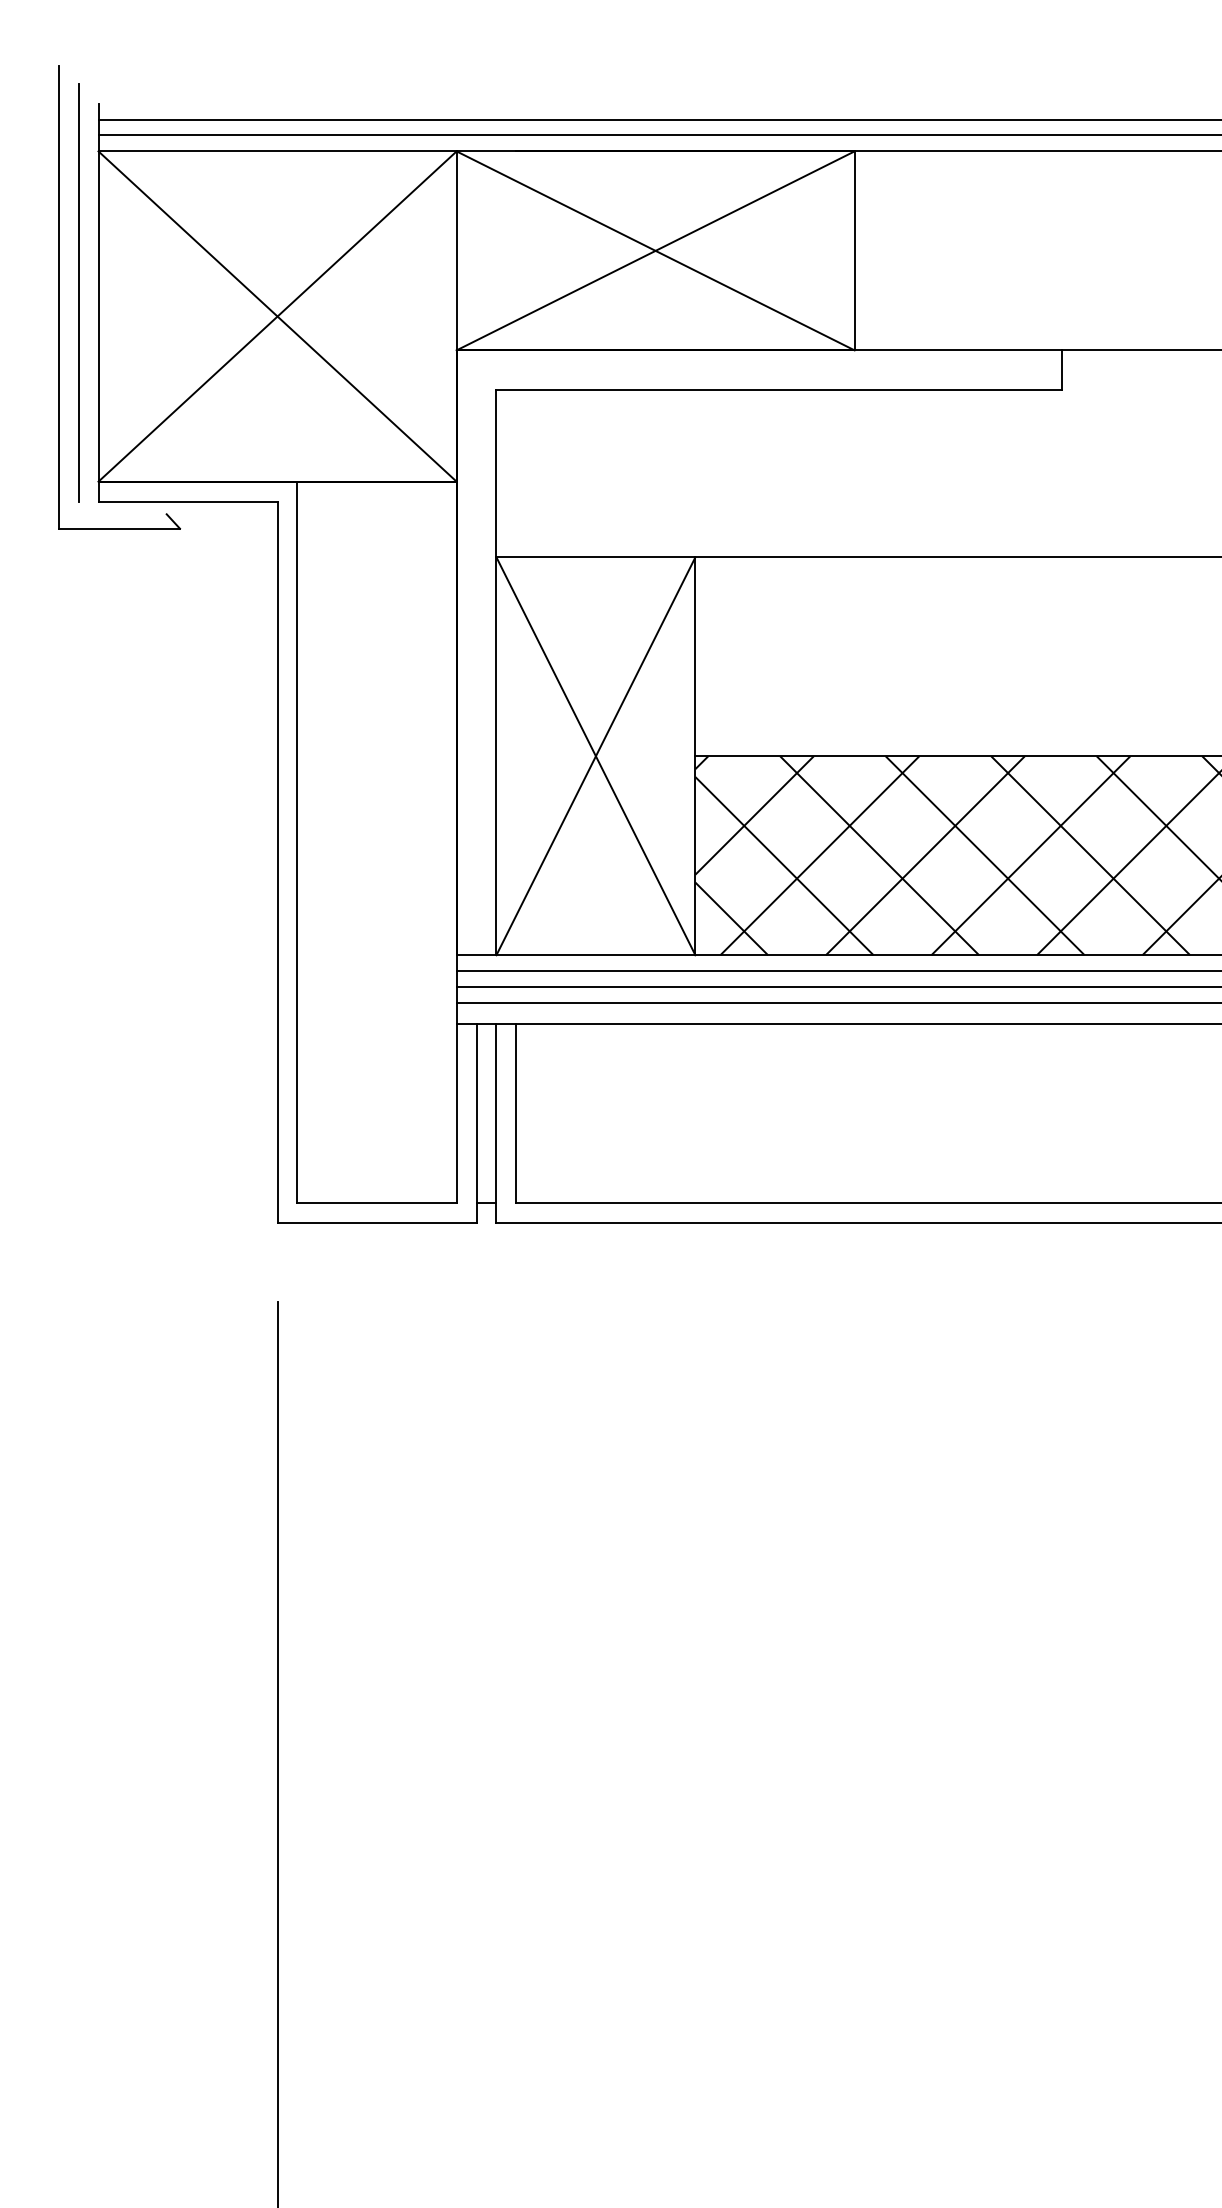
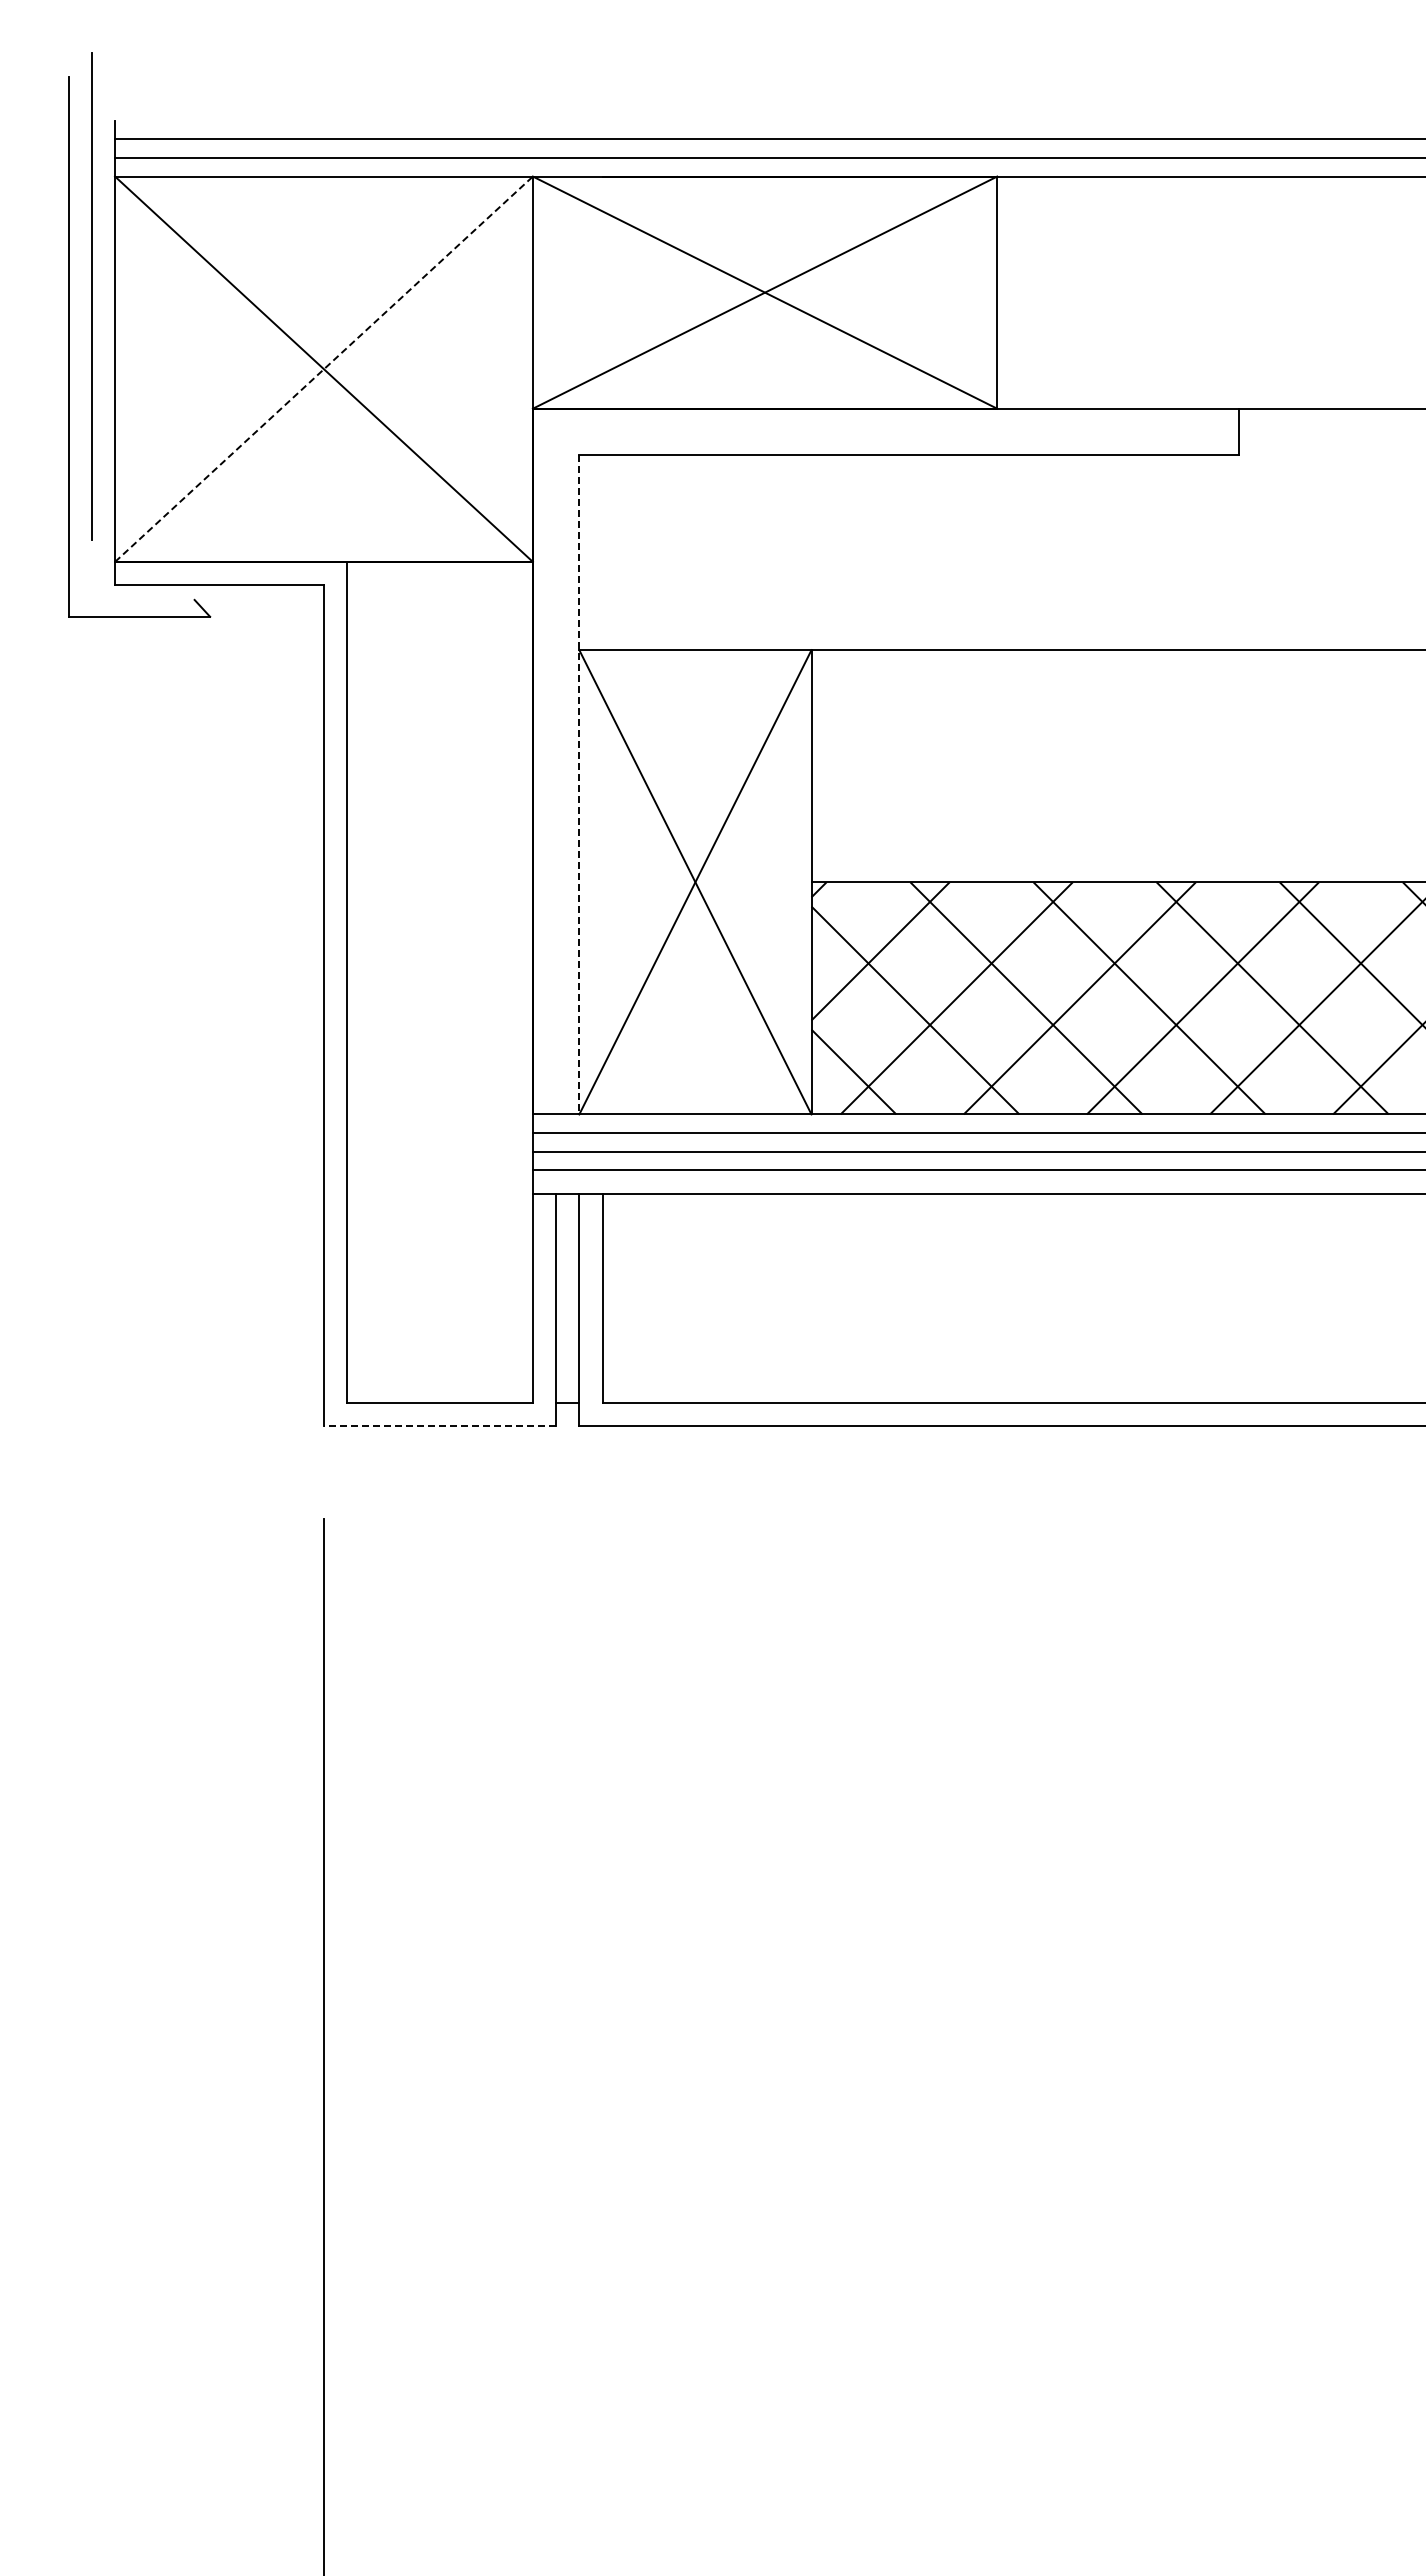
line: (78, 292) -> (91, 296), moved
line: (278, 315) -> (324, 368), solid -> dashed
line: (496, 672) -> (579, 784), solid -> dashed
line: (376, 1222) -> (439, 1426), solid -> dashed

